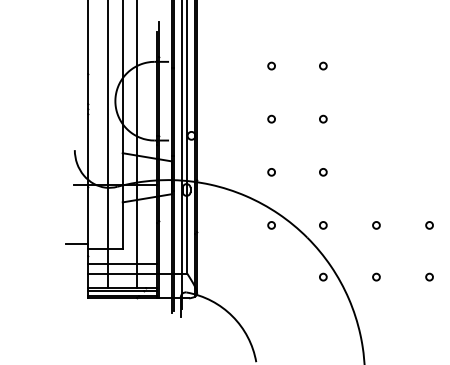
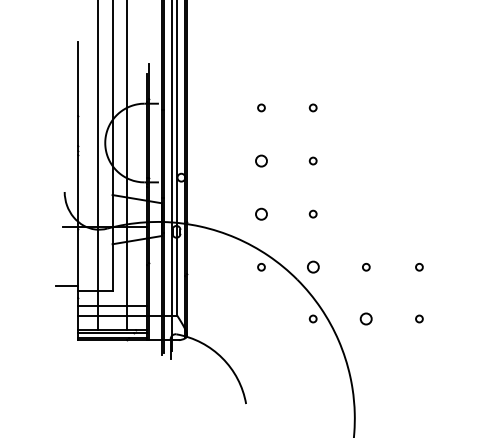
circle: (271, 118) -> (261, 160), size x1.6
circle: (271, 171) -> (261, 213), size x1.6
circle: (322, 225) -> (312, 267), size x1.6
circle: (376, 276) -> (366, 318), size x1.6

